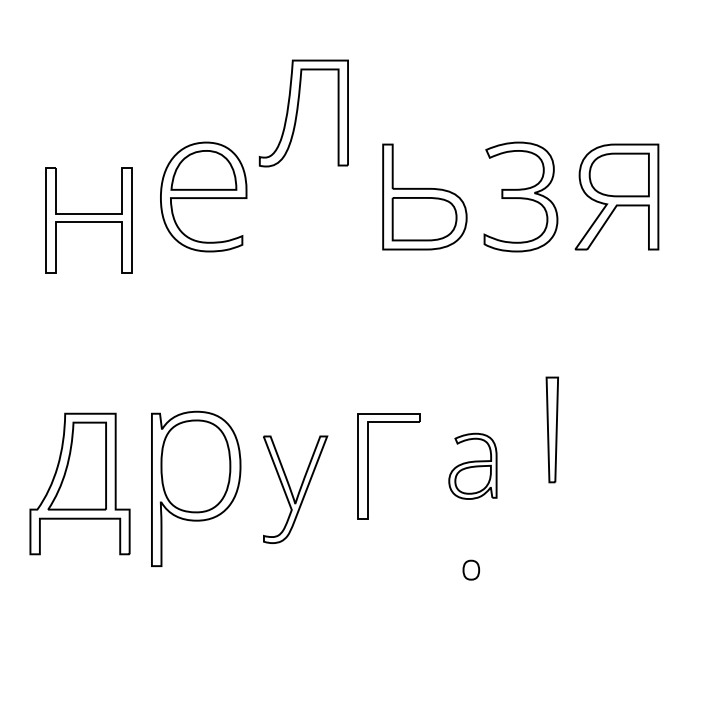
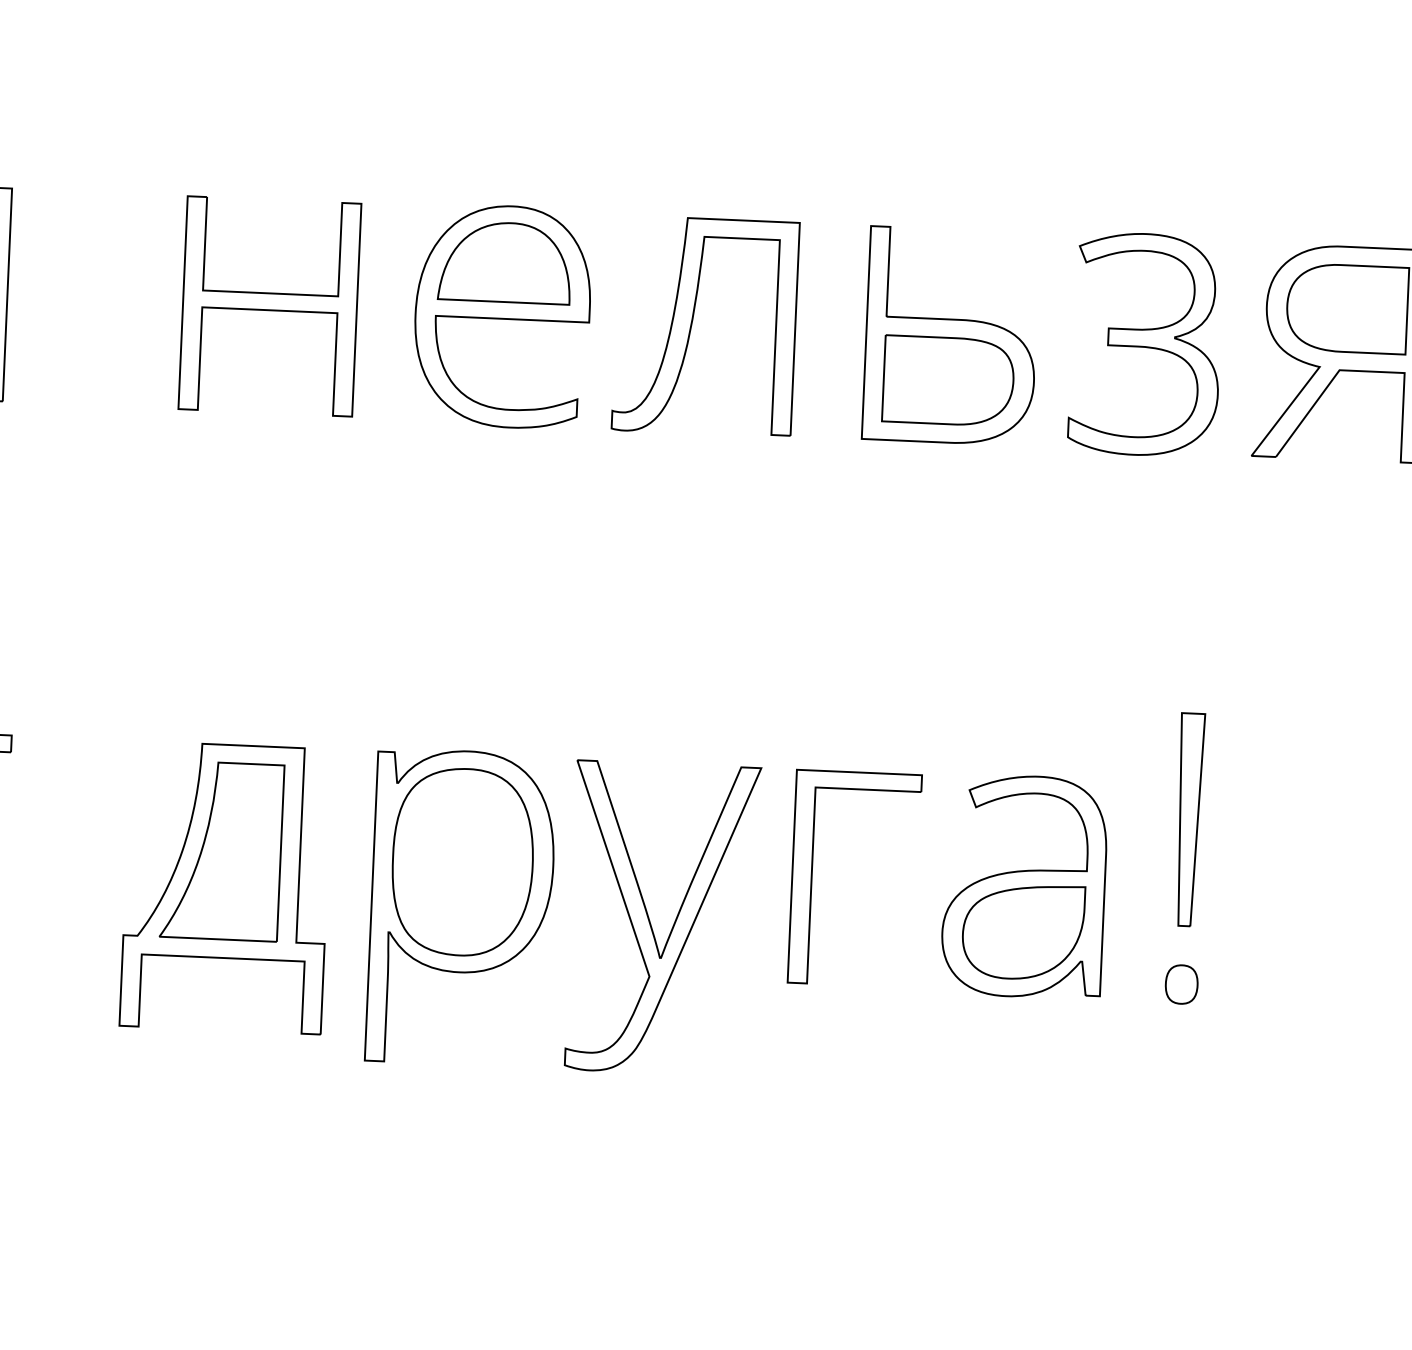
part: (303, 113) -> (704, 326), moved
part: (88, 220) -> (268, 307), moved
part: (472, 466) -> (1023, 886), size x1.67
part: (295, 489) -> (662, 917), size x1.43
part: (471, 569) -> (1182, 983), moved

